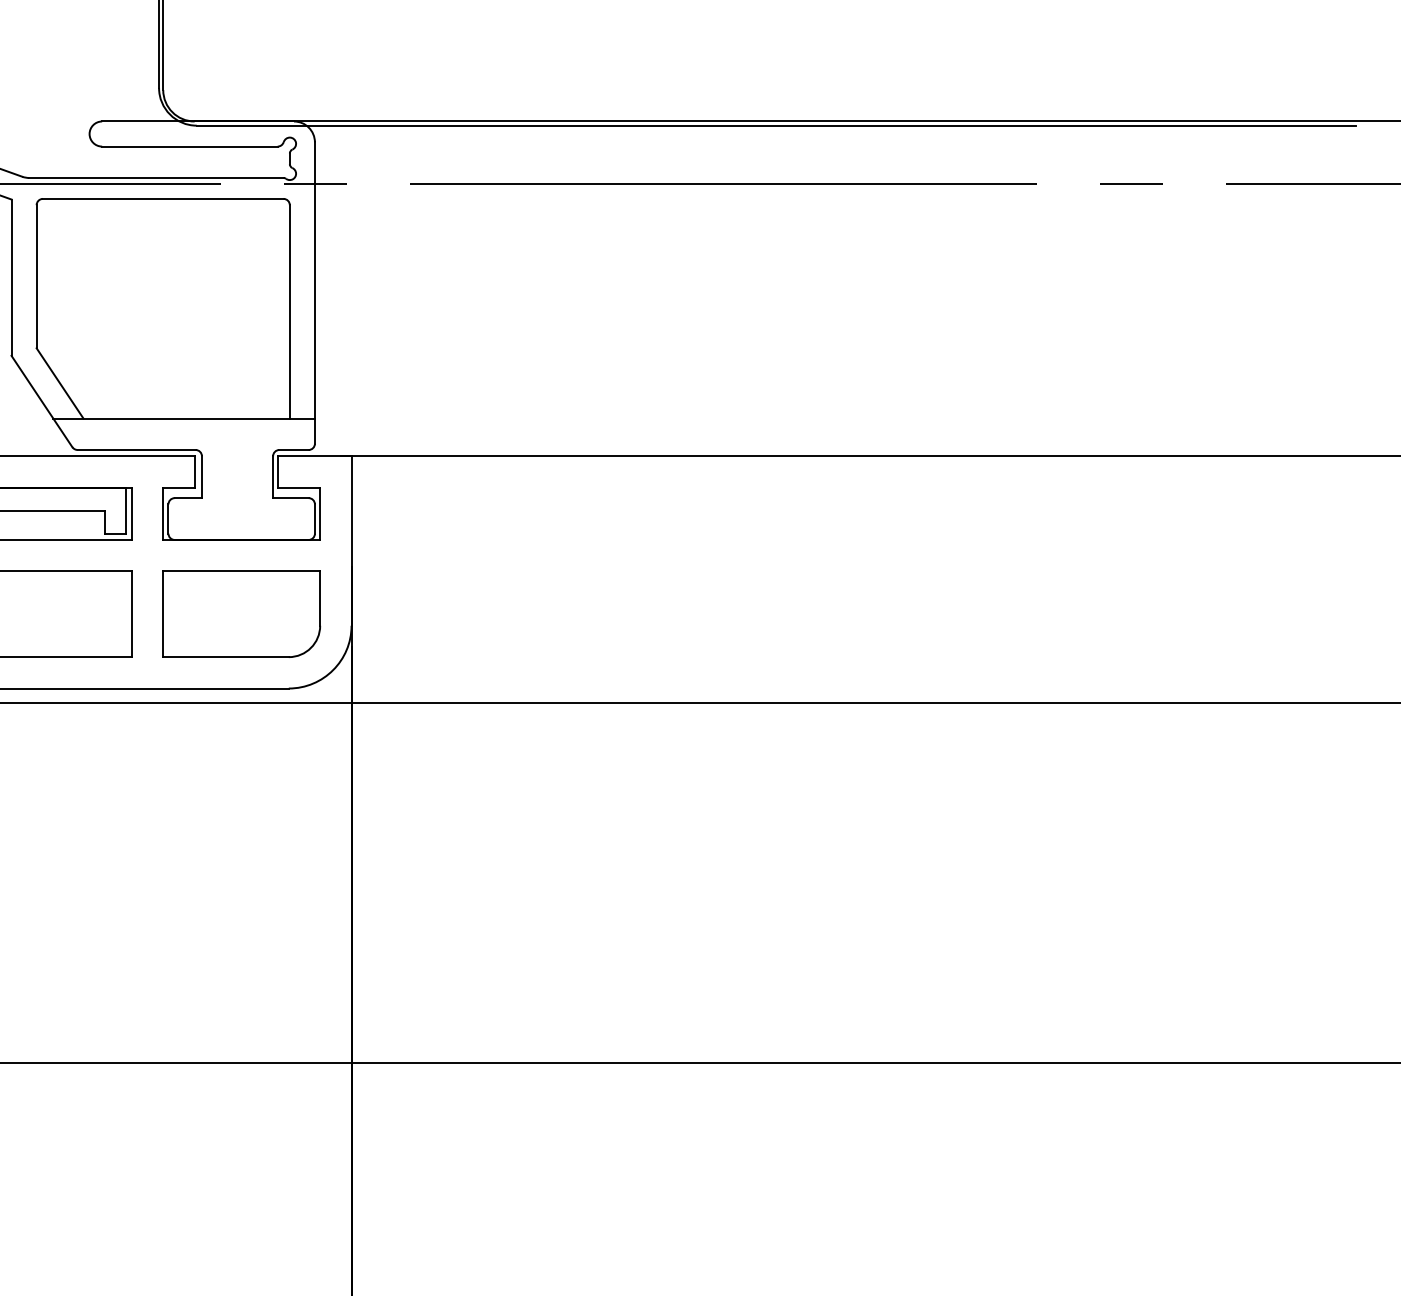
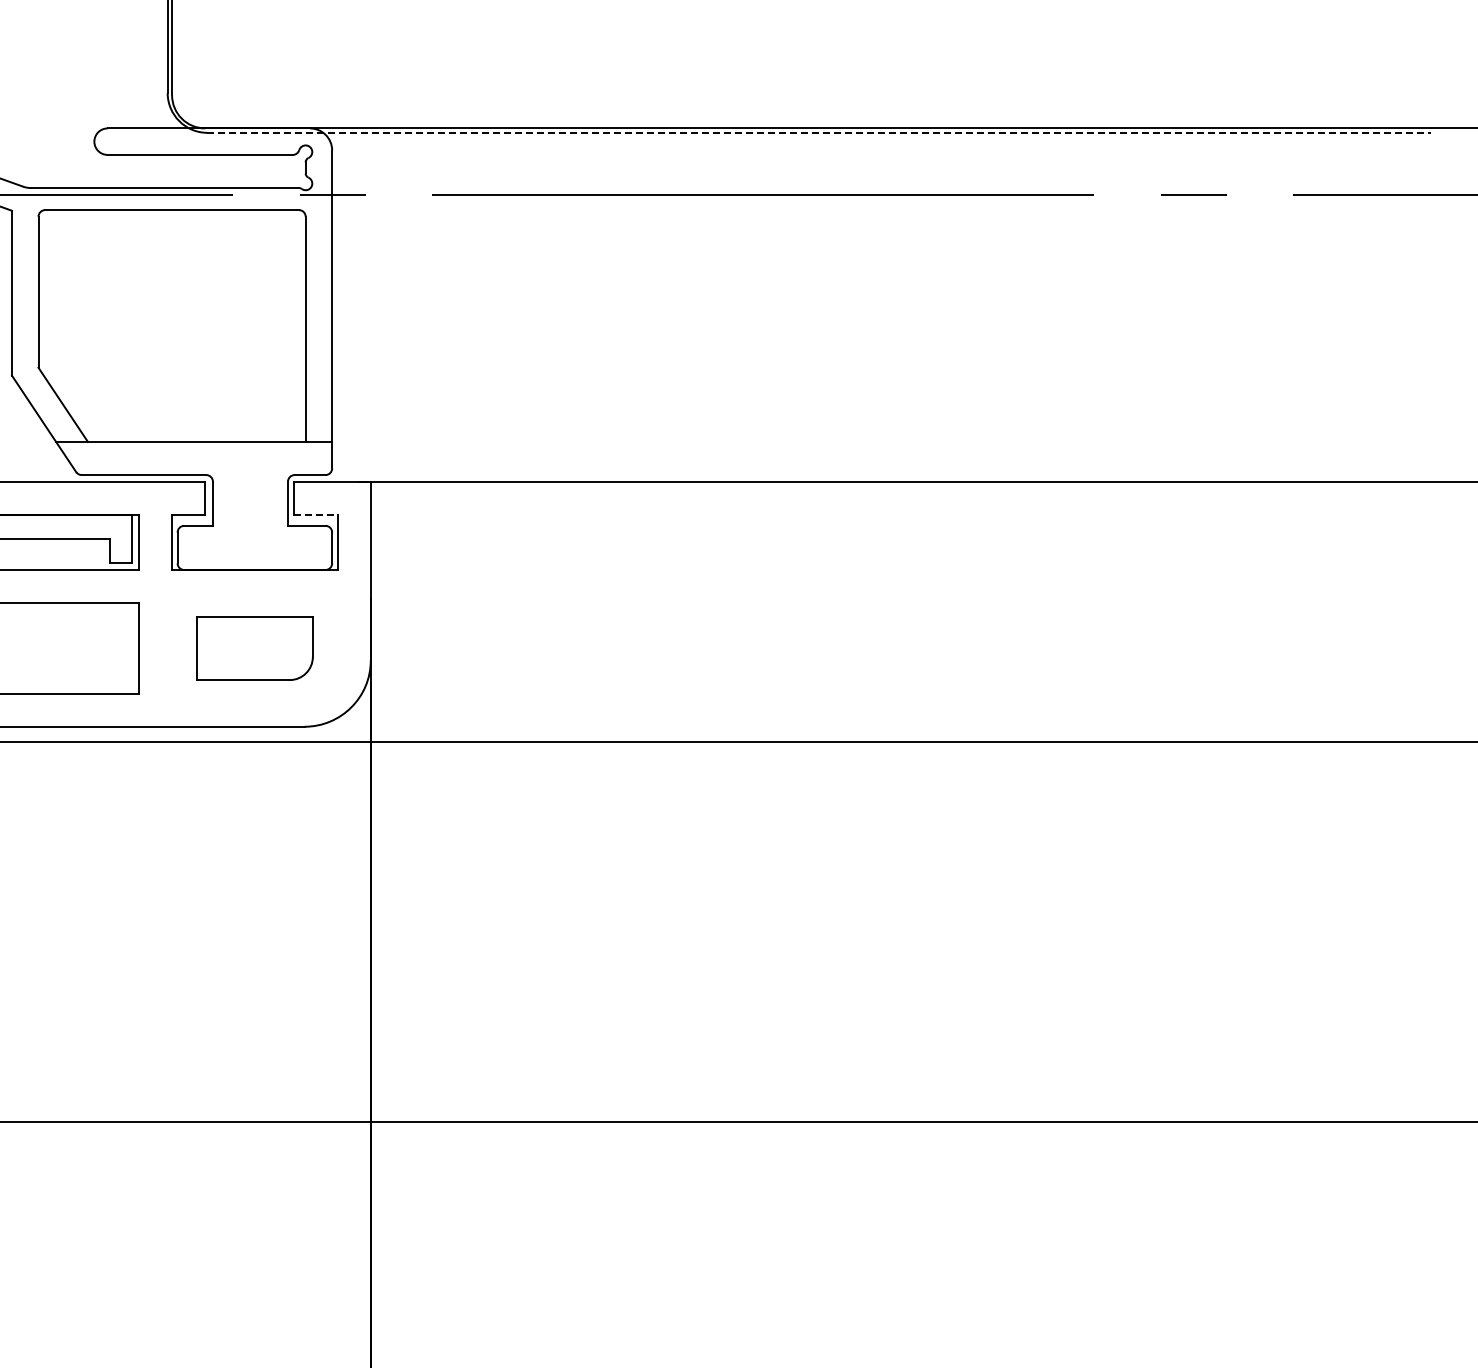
line: (776, 125) -> (819, 132), solid -> dashed
line: (300, 487) -> (316, 514), solid -> dashed
part: (241, 614) -> (254, 648), size x0.7

